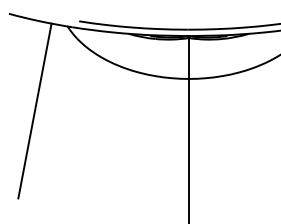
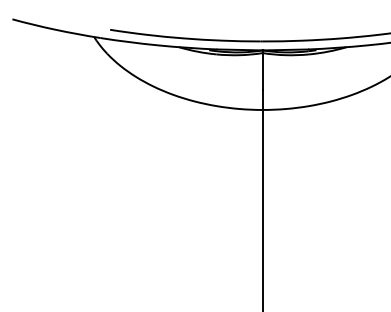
line: (34, 110) -> (47, 153), removed

